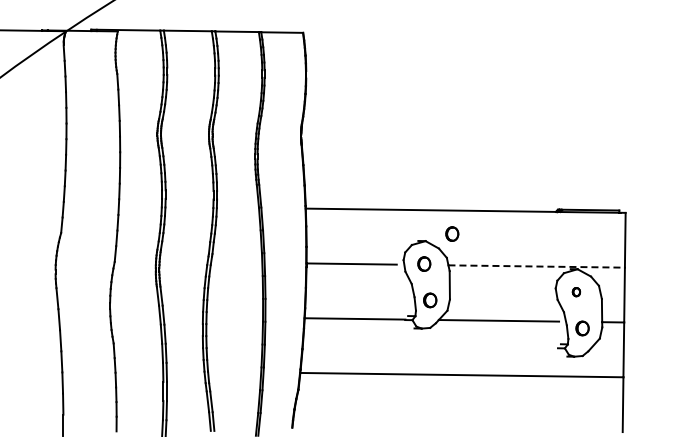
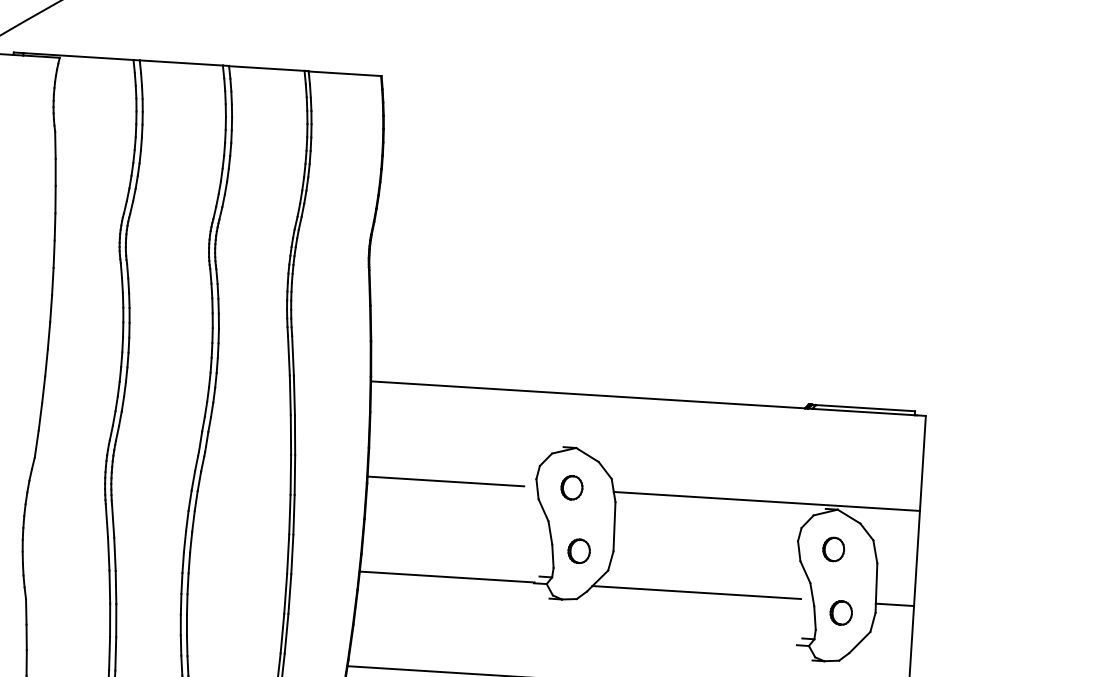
part: (452, 233) -> (623, 437), removed
line: (537, 266) -> (768, 501), dashed -> solid
part: (576, 291) -> (833, 548), size x1.67

